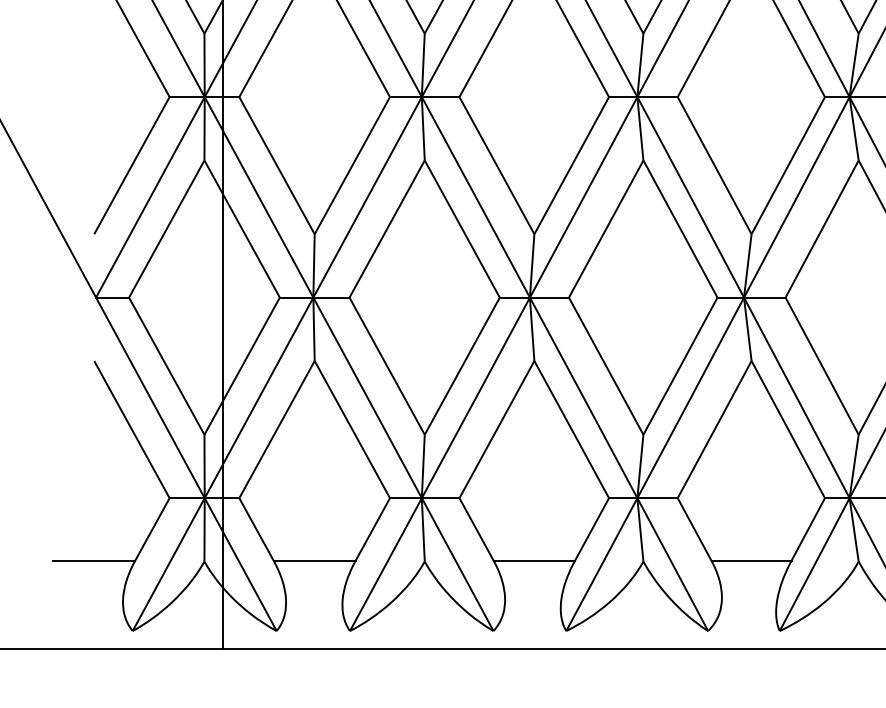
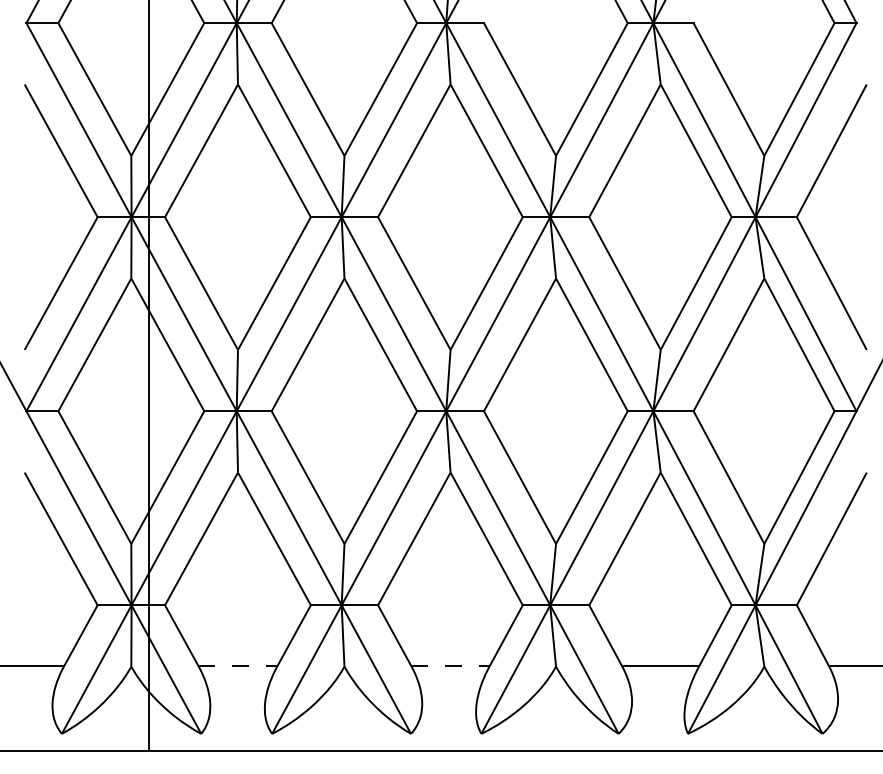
line: (314, 560) -> (237, 665), solid -> dashed
line: (535, 560) -> (451, 665), solid -> dashed

